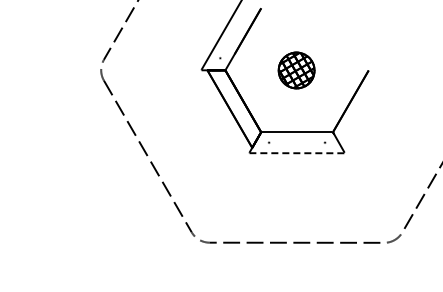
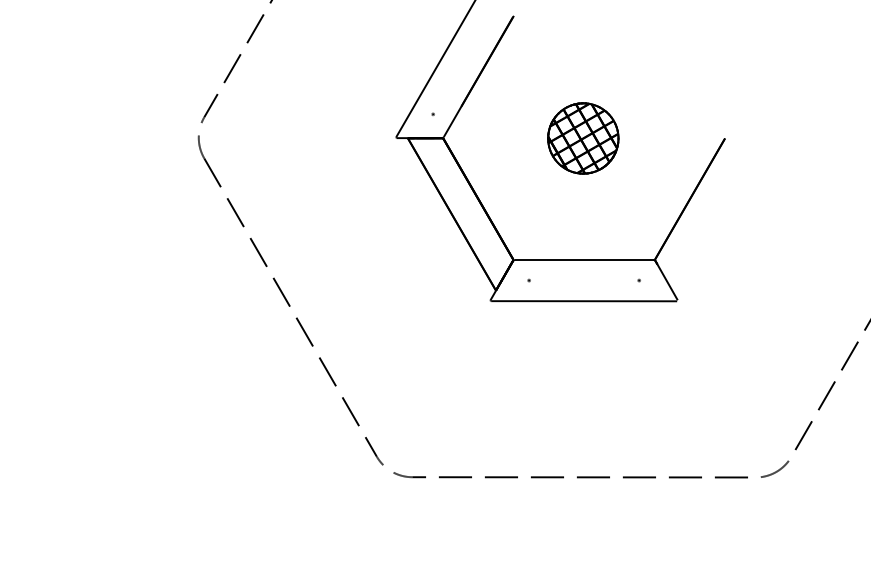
line: (296, 153) -> (583, 301), dashed -> solid

